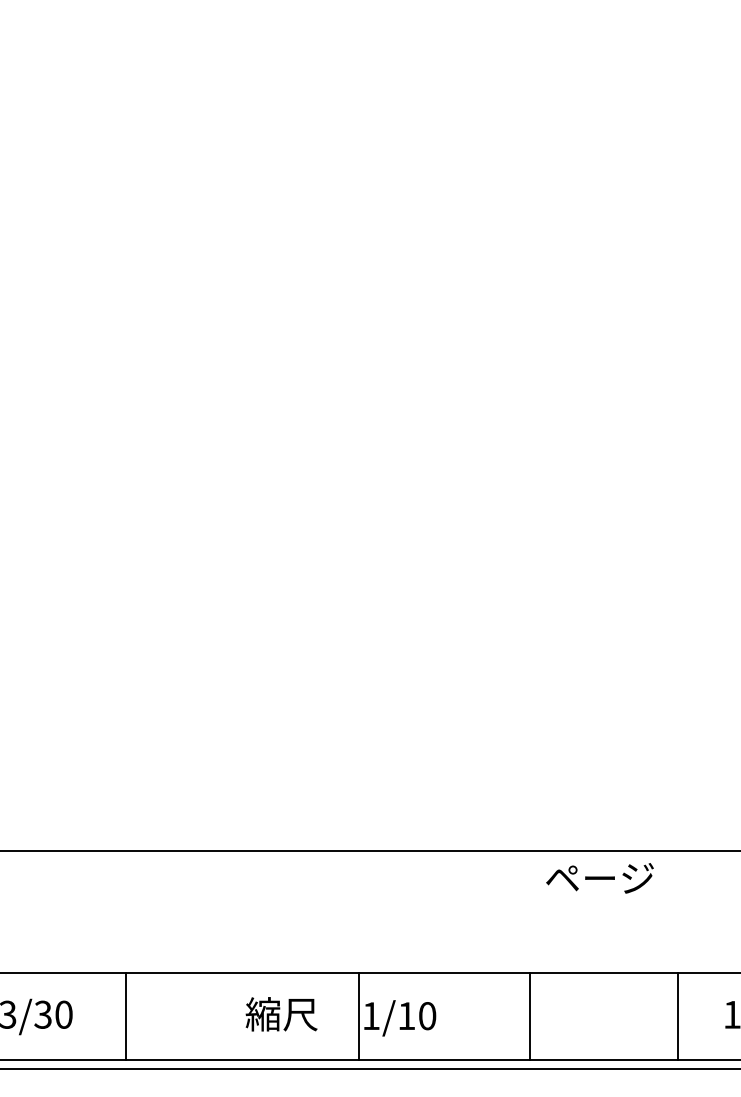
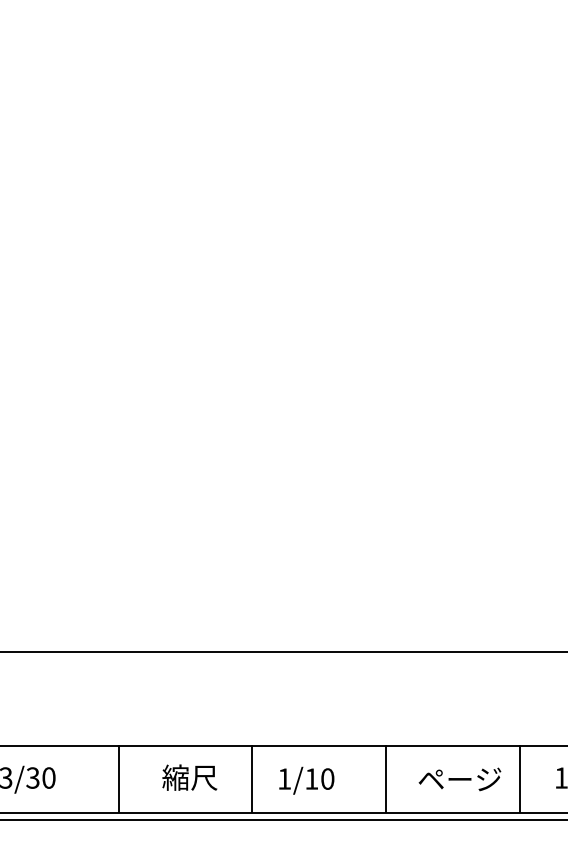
text: (599, 878) -> (459, 779), moved
text: (281, 1014) -> (189, 777), moved
line: (125, 1015) -> (118, 778), moved
line: (359, 1015) -> (252, 778), moved
line: (530, 1015) -> (386, 778), moved

